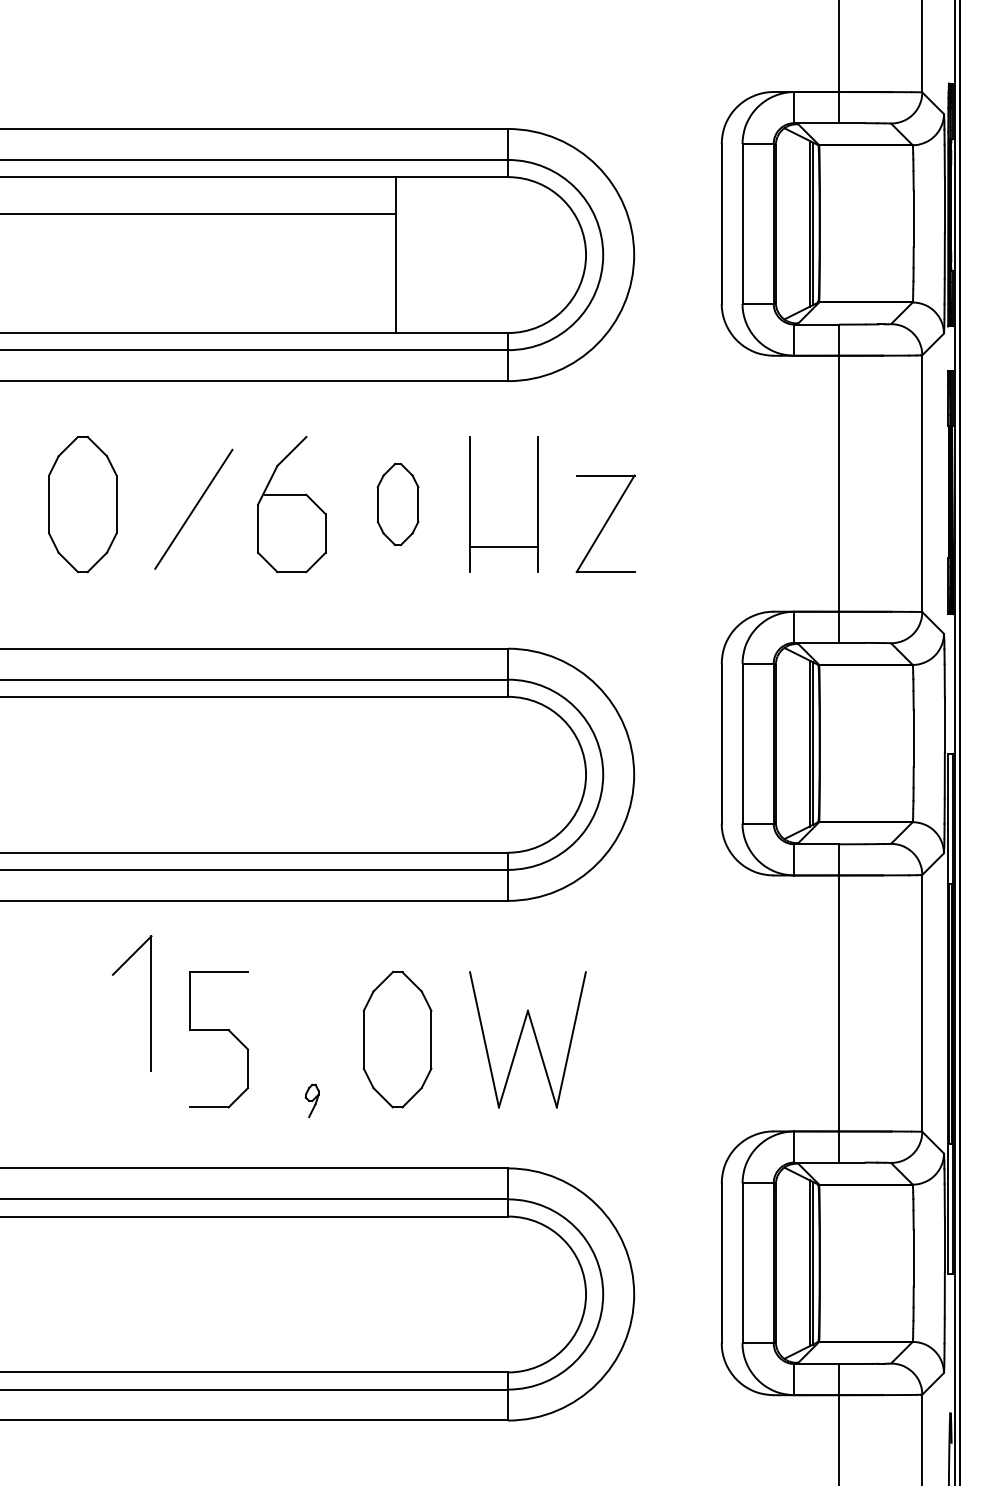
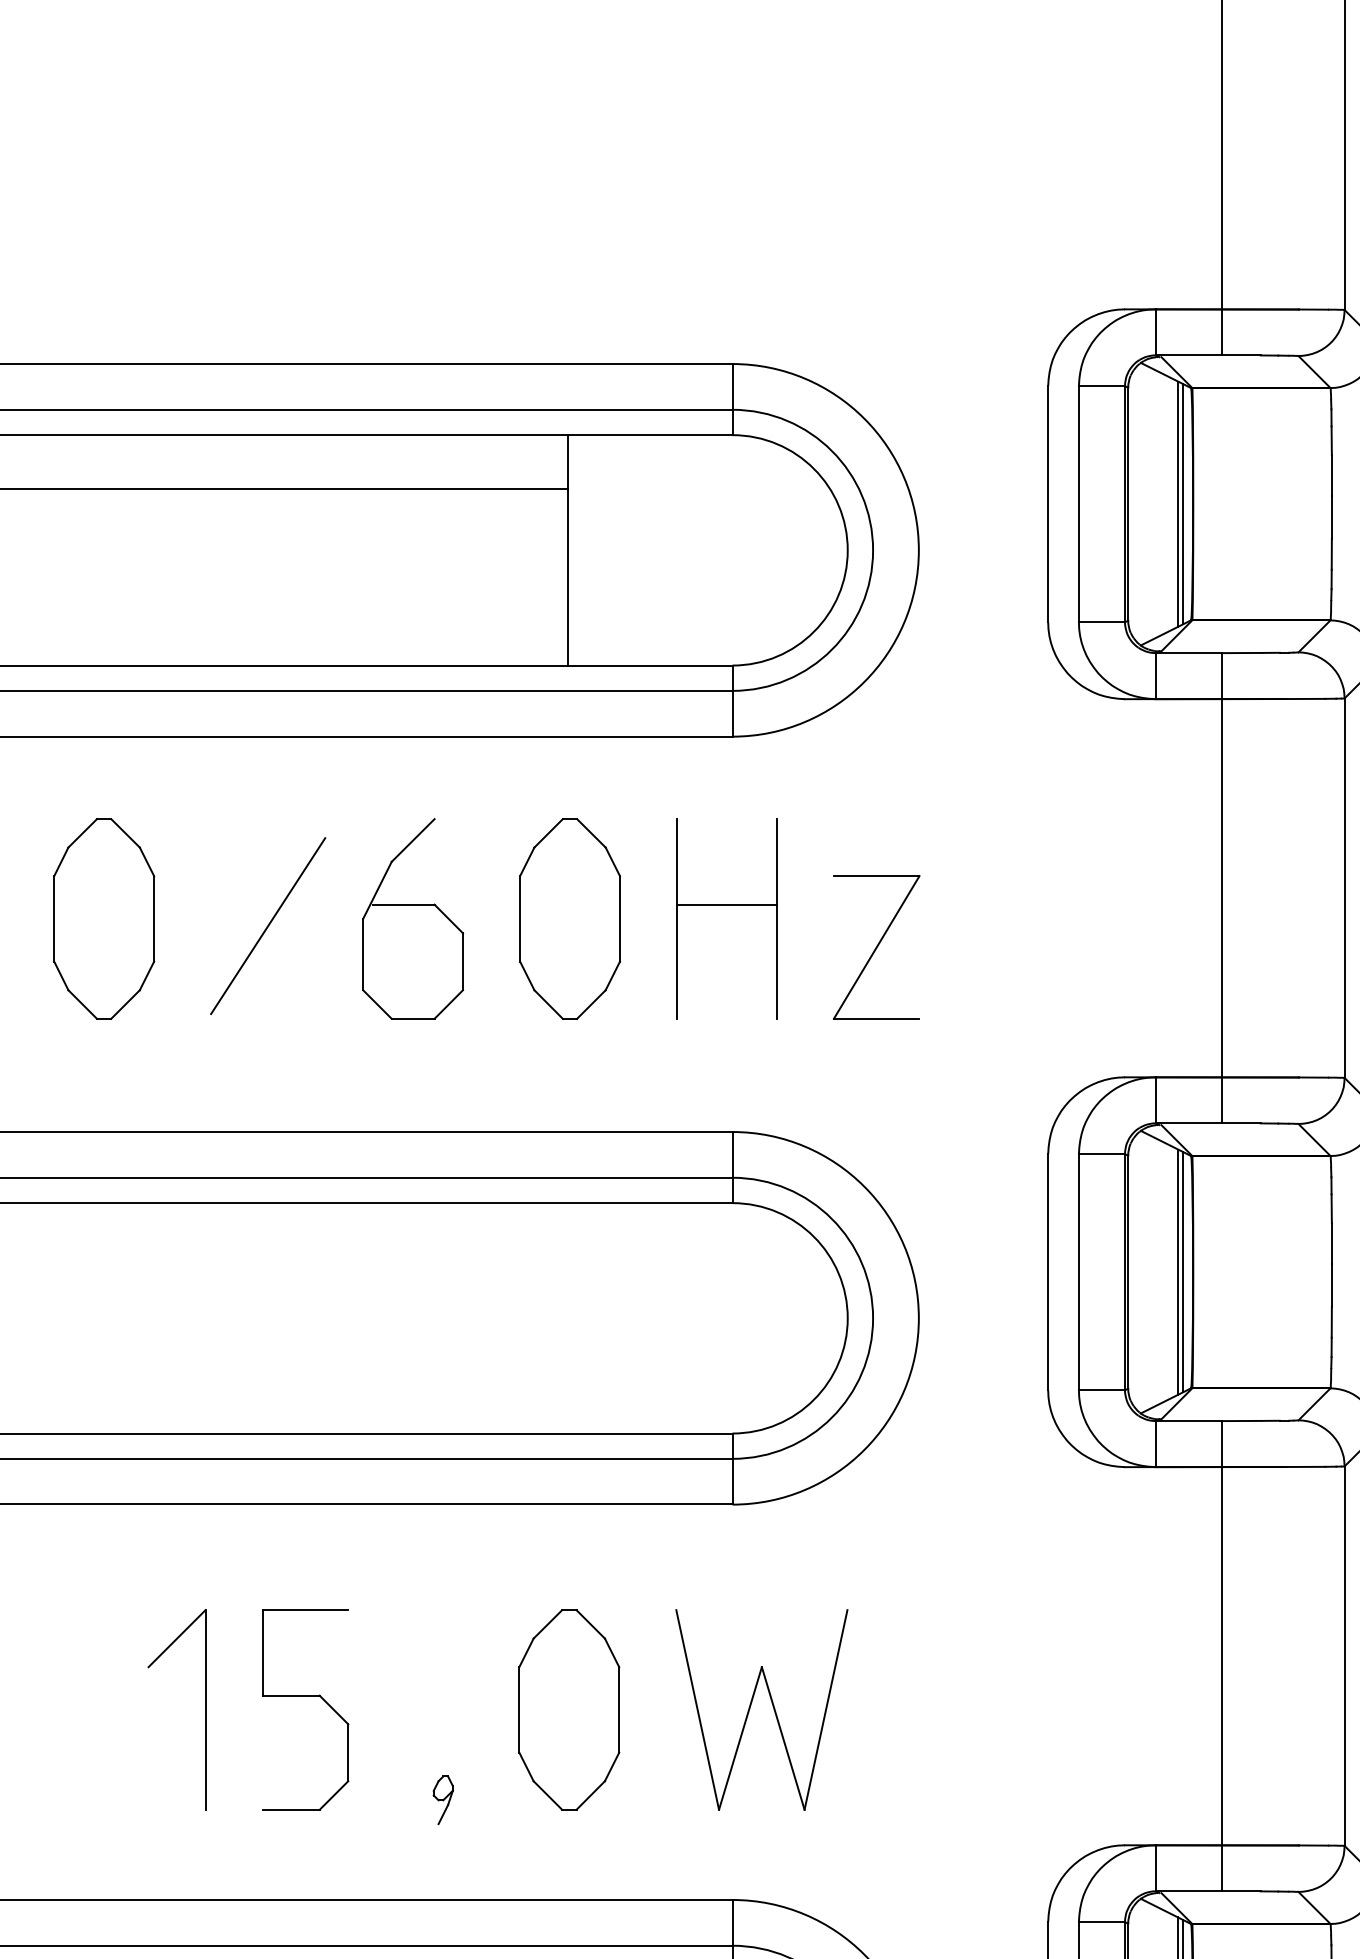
part: (397, 504) -> (569, 918), size x1.67
line: (504, 546) -> (727, 904), moved
part: (150, 1003) -> (204, 1709), moved

